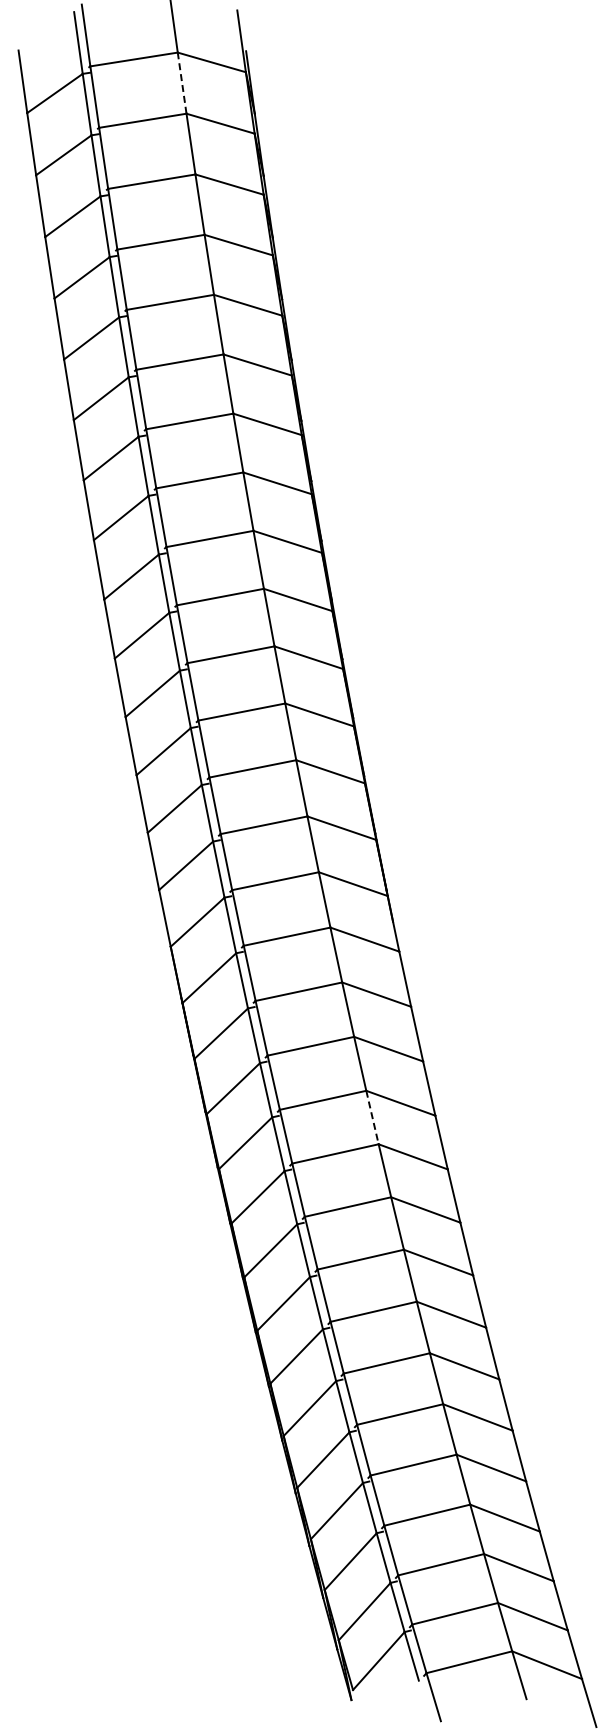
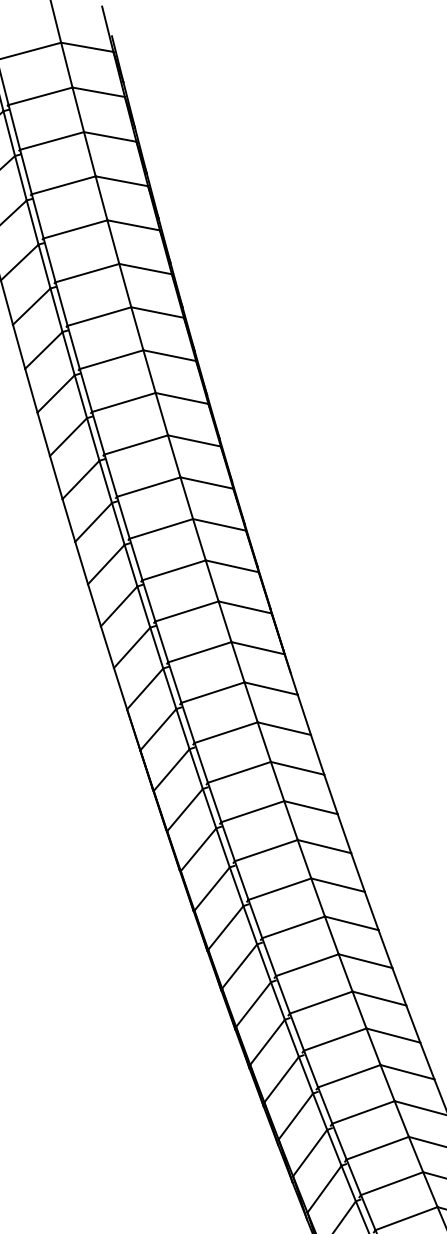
line: (182, 83) -> (67, 65), dashed -> solid
line: (372, 1118) -> (291, 821), dashed -> solid

